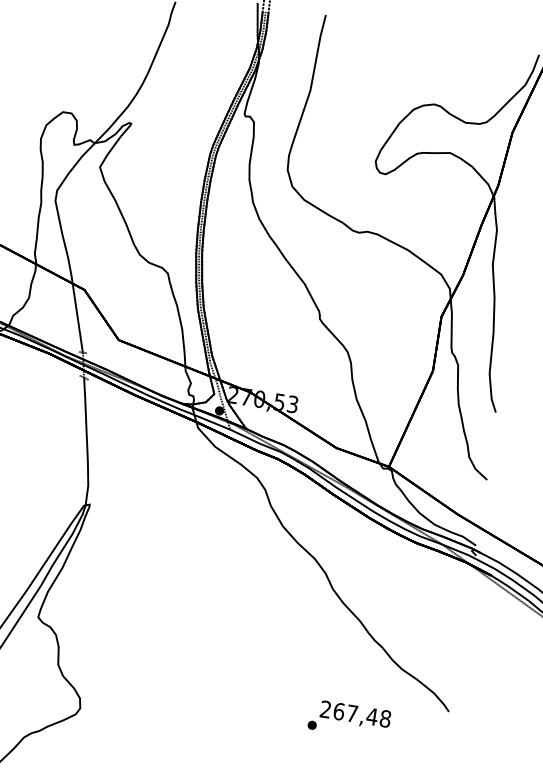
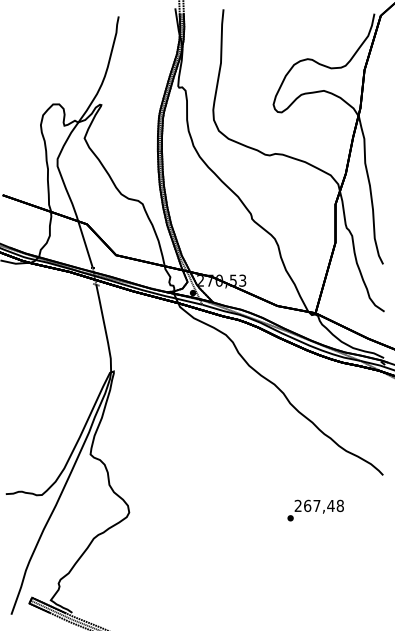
text: (349, 719) -> (315, 510), moved

